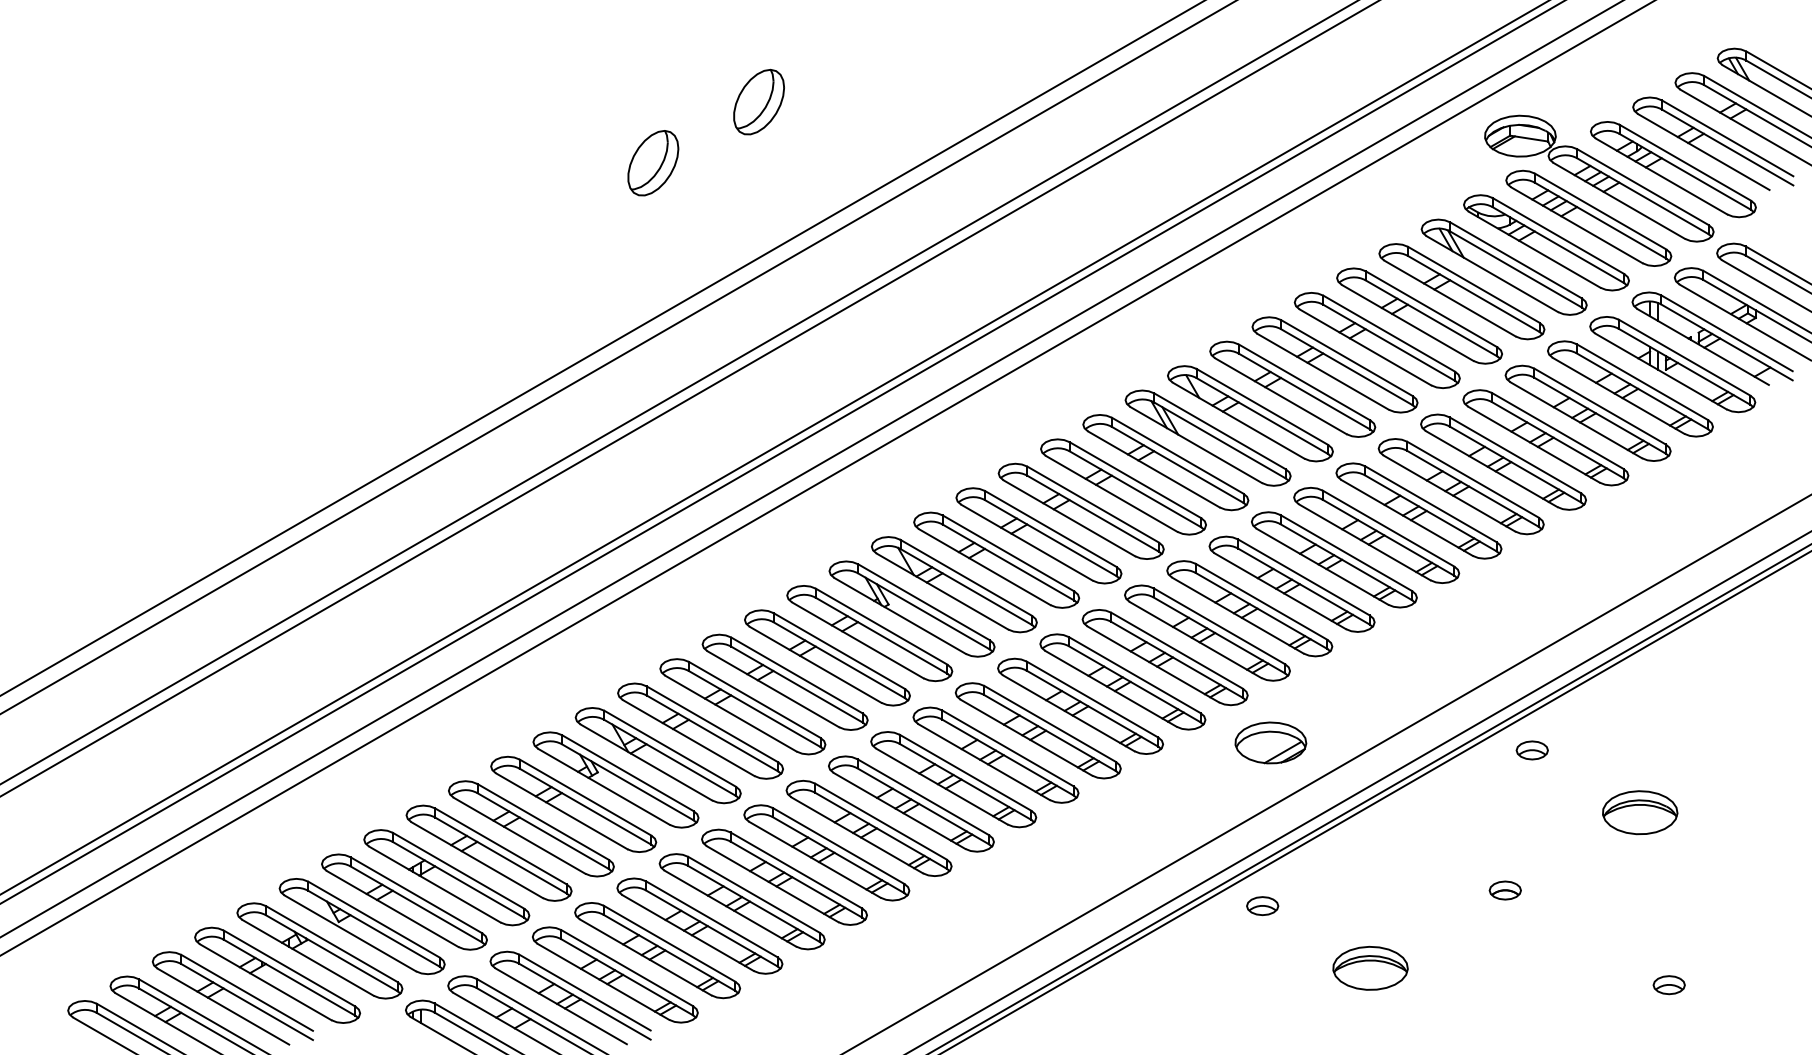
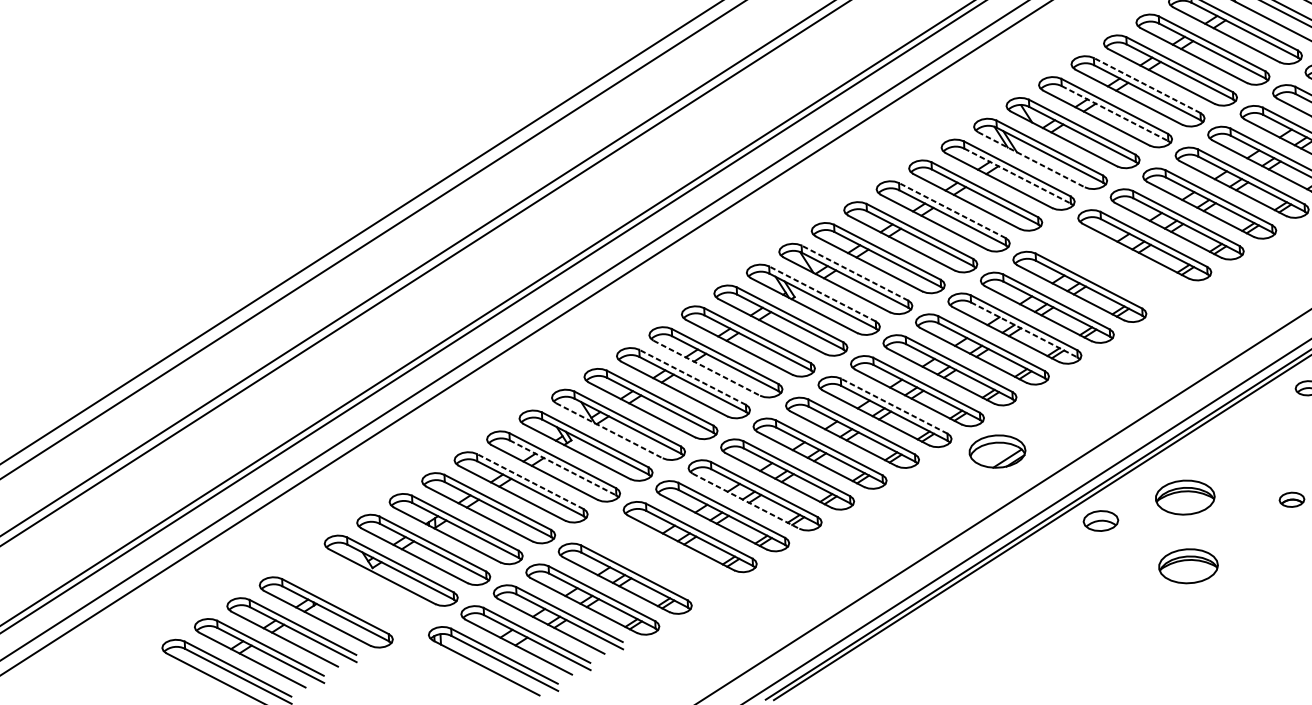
line: (1346, 358) -> (1146, 85), solid -> dashed
line: (1304, 391) -> (1114, 113), solid -> dashed
line: (1196, 445) -> (1031, 160), solid -> dashed
line: (1177, 464) -> (1017, 175), solid -> dashed
line: (1093, 504) -> (952, 210), solid -> dashed
line: (966, 577) -> (855, 272), solid -> dashed
part: (1291, 583) -> (1111, 265), removed
line: (923, 602) -> (822, 294), solid -> dashed
line: (1177, 659) -> (1024, 329), solid -> dashed
line: (773, 689) -> (706, 368), solid -> dashed
line: (754, 699) -> (692, 377), solid -> dashed
part: (1270, 742) -> (997, 451), moved
line: (1007, 748) -> (893, 406), solid -> dashed
line: (646, 762) -> (609, 430), solid -> dashed
line: (585, 806) -> (562, 467), solid -> dashed
line: (543, 822) -> (530, 481), solid -> dashed
line: (814, 859) -> (745, 501), solid -> dashed
part: (1370, 880) -> (1185, 496), added
part: (1262, 906) -> (1100, 521), size x1.4
part: (699, 925) -> (657, 557), removed
part: (319, 950) -> (358, 591), removed

